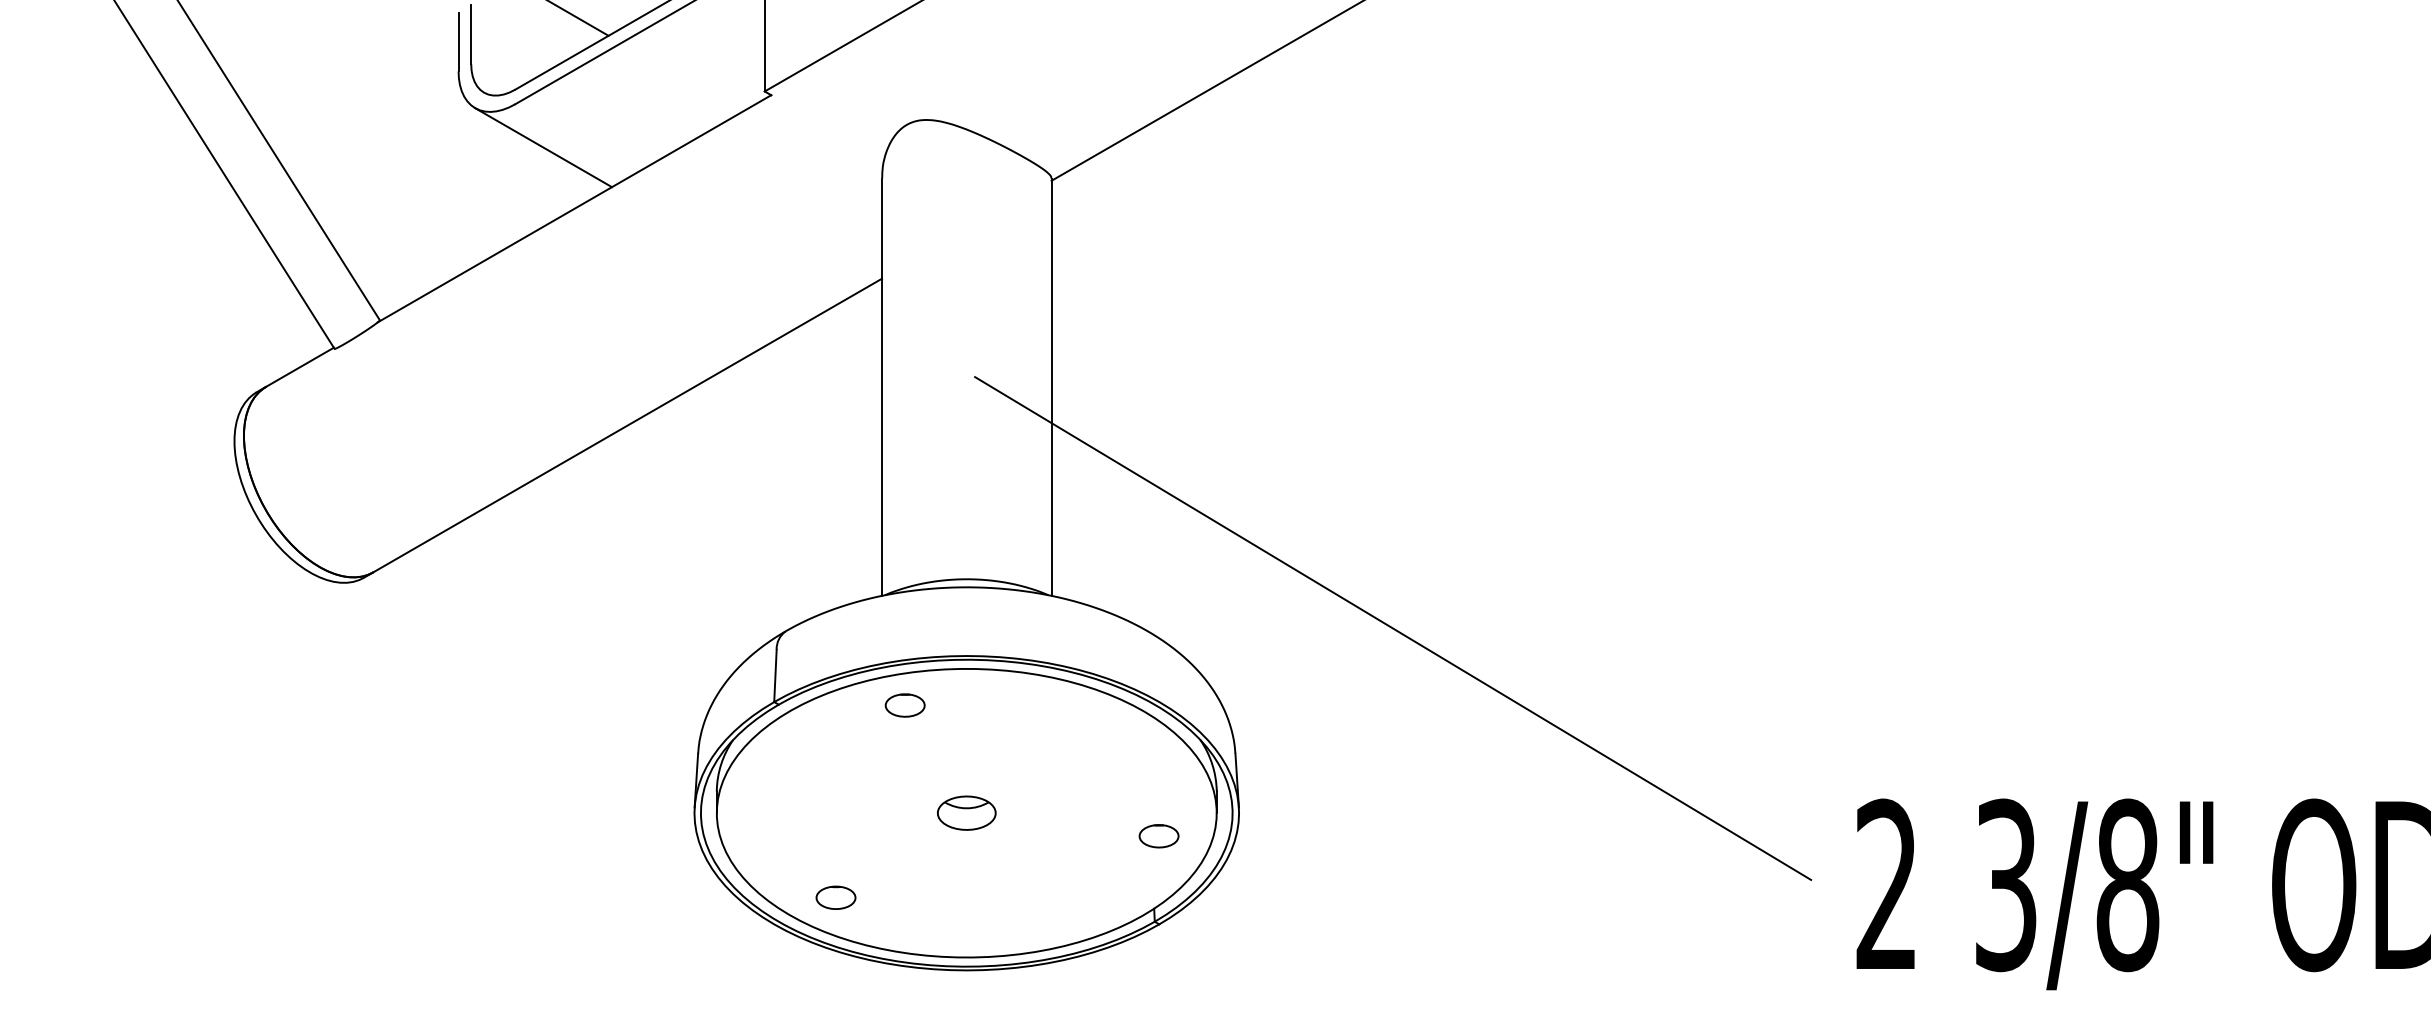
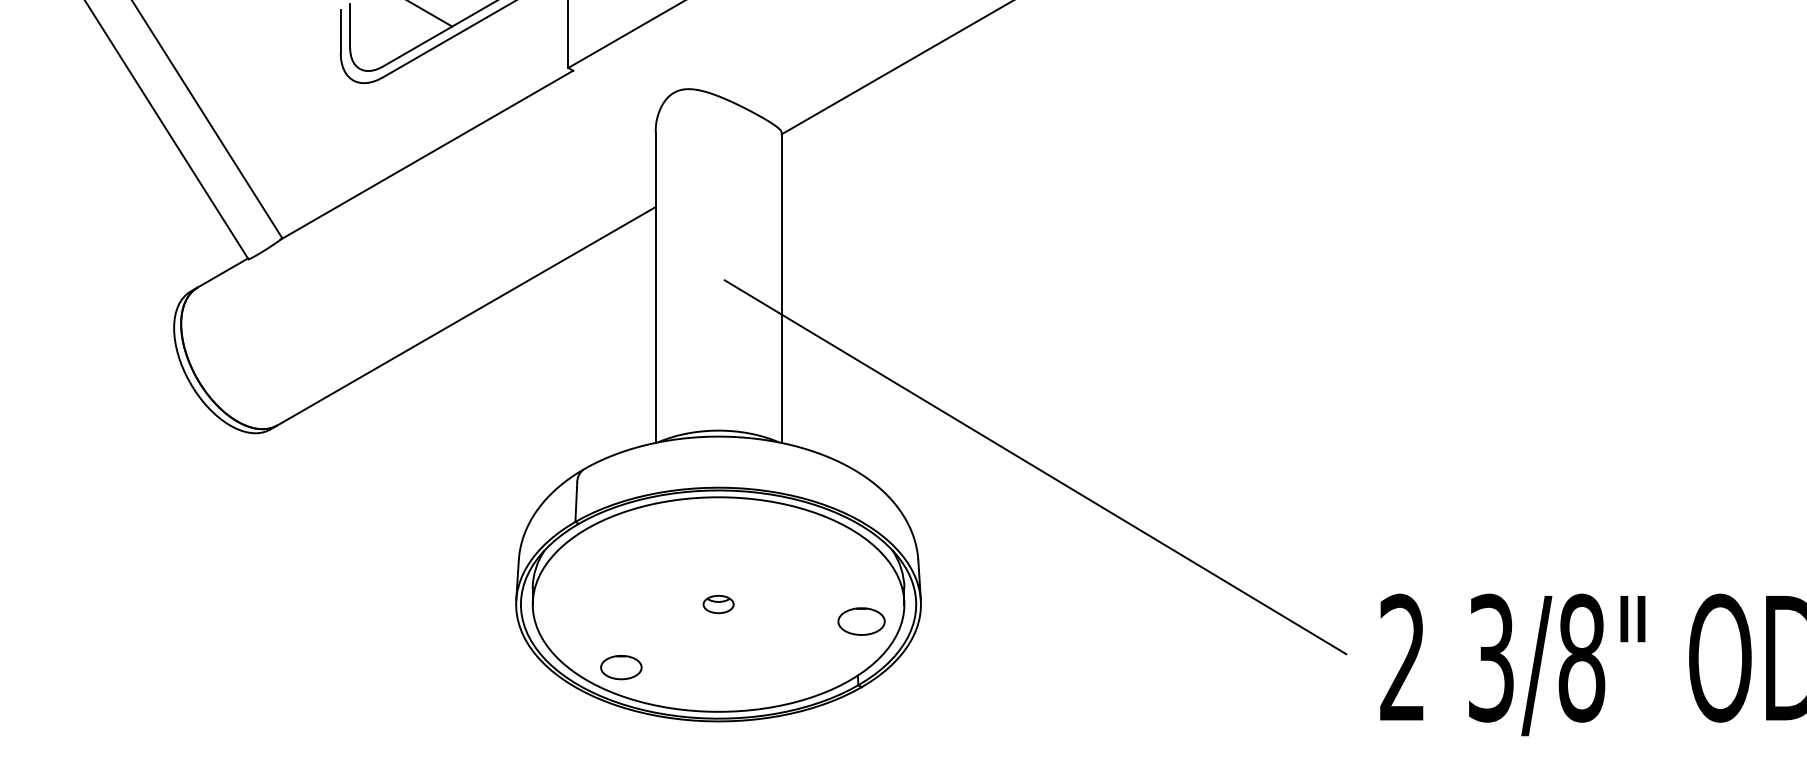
line: (543, 147) -> (403, 109), removed
part: (904, 705) -> (672, 524), removed
part: (966, 812) -> (718, 604), size x0.7
part: (1158, 836) -> (861, 621), size x1.6
part: (835, 897) -> (620, 667), size x1.4

